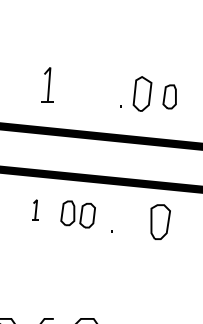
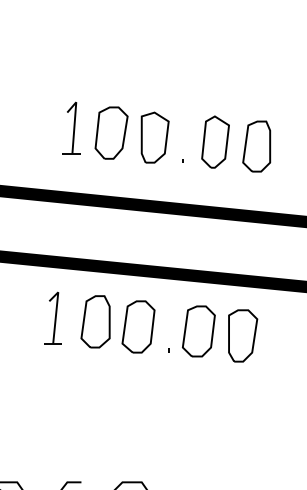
part: (87, 89) -> (132, 135), added
part: (169, 96) -> (256, 145), size x1.43
part: (34, 209) -> (52, 316), size x1.67
part: (78, 214) -> (118, 324), size x1.43
part: (131, 218) -> (198, 330), added

